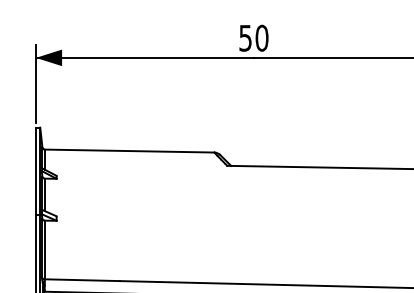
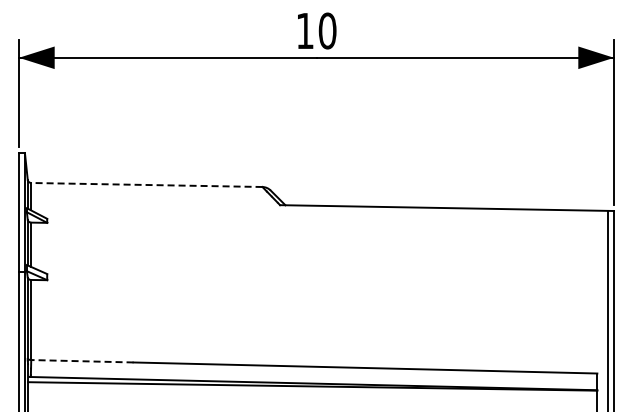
text: (245, 38) -> (304, 31), 50 -> 10
line: (129, 150) -> (146, 184), solid -> dashed
line: (81, 280) -> (81, 361), solid -> dashed

